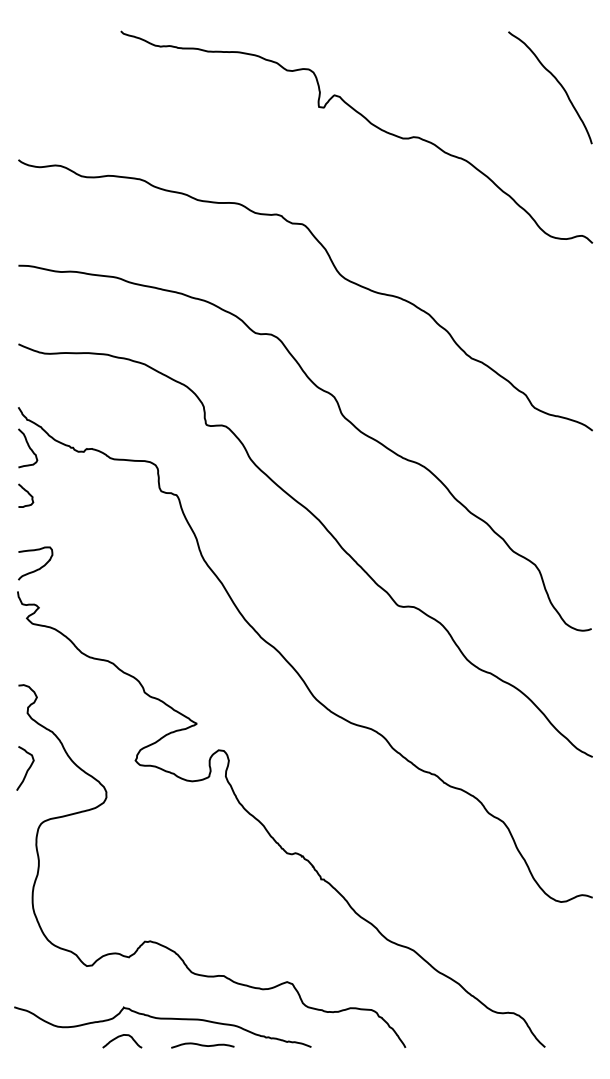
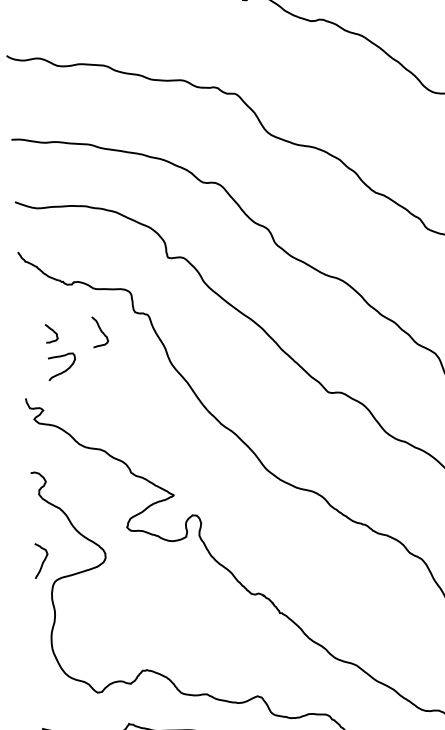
curve: (28, 447) -> (100, 331), moved
curve: (27, 493) -> (52, 331), moved
curve: (37, 568) -> (63, 370), moved
curve: (27, 769) -> (42, 561), moved

